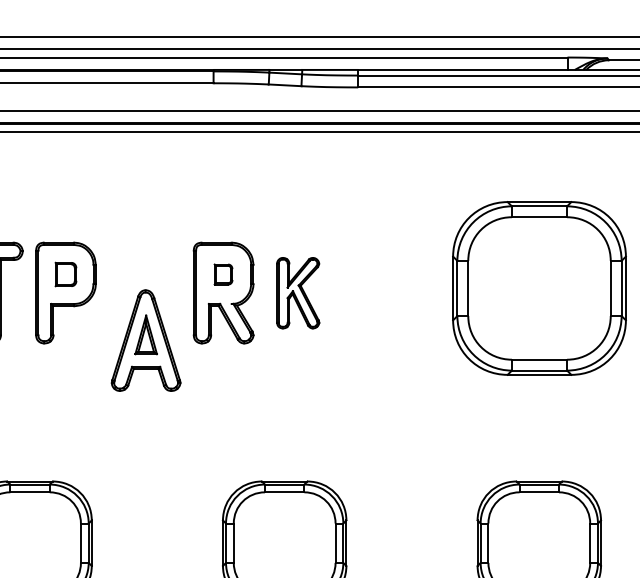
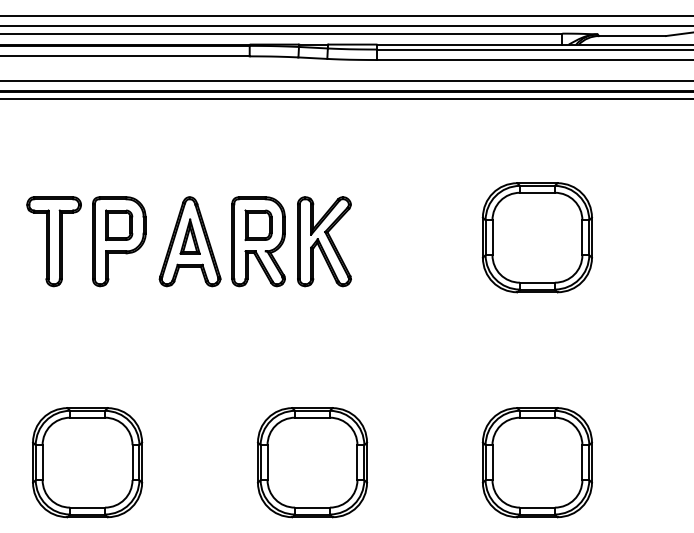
part: (66, 274) -> (119, 225), size x1.43
part: (223, 274) -> (258, 225), size x1.67
part: (538, 288) -> (536, 237), size x0.71
part: (298, 292) -> (324, 241), size x1.43
part: (145, 340) -> (189, 241), moved

